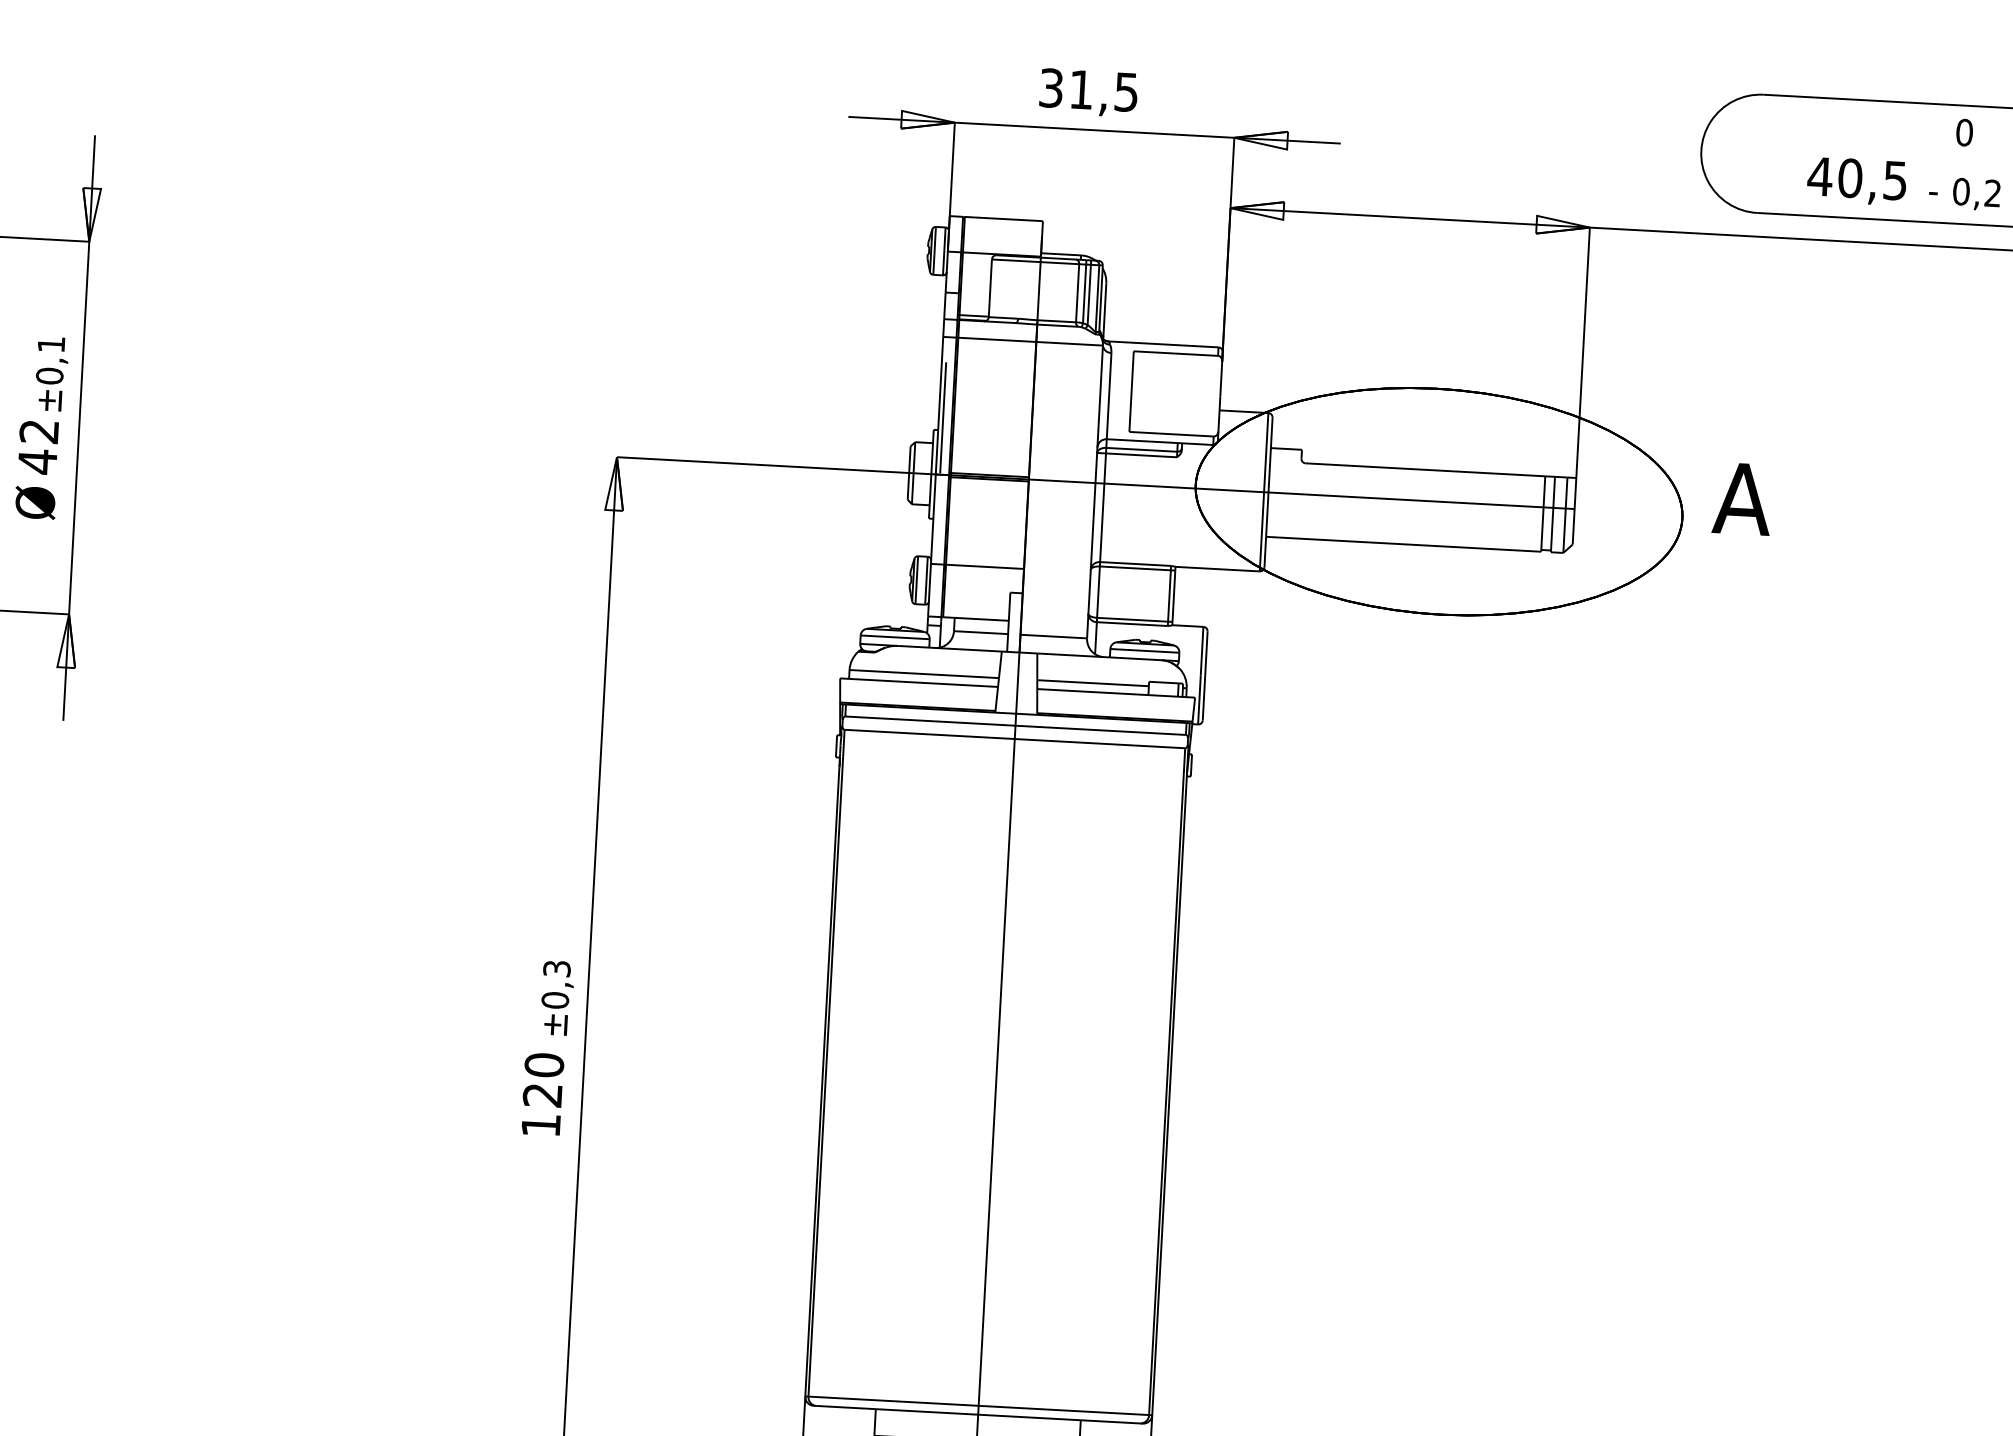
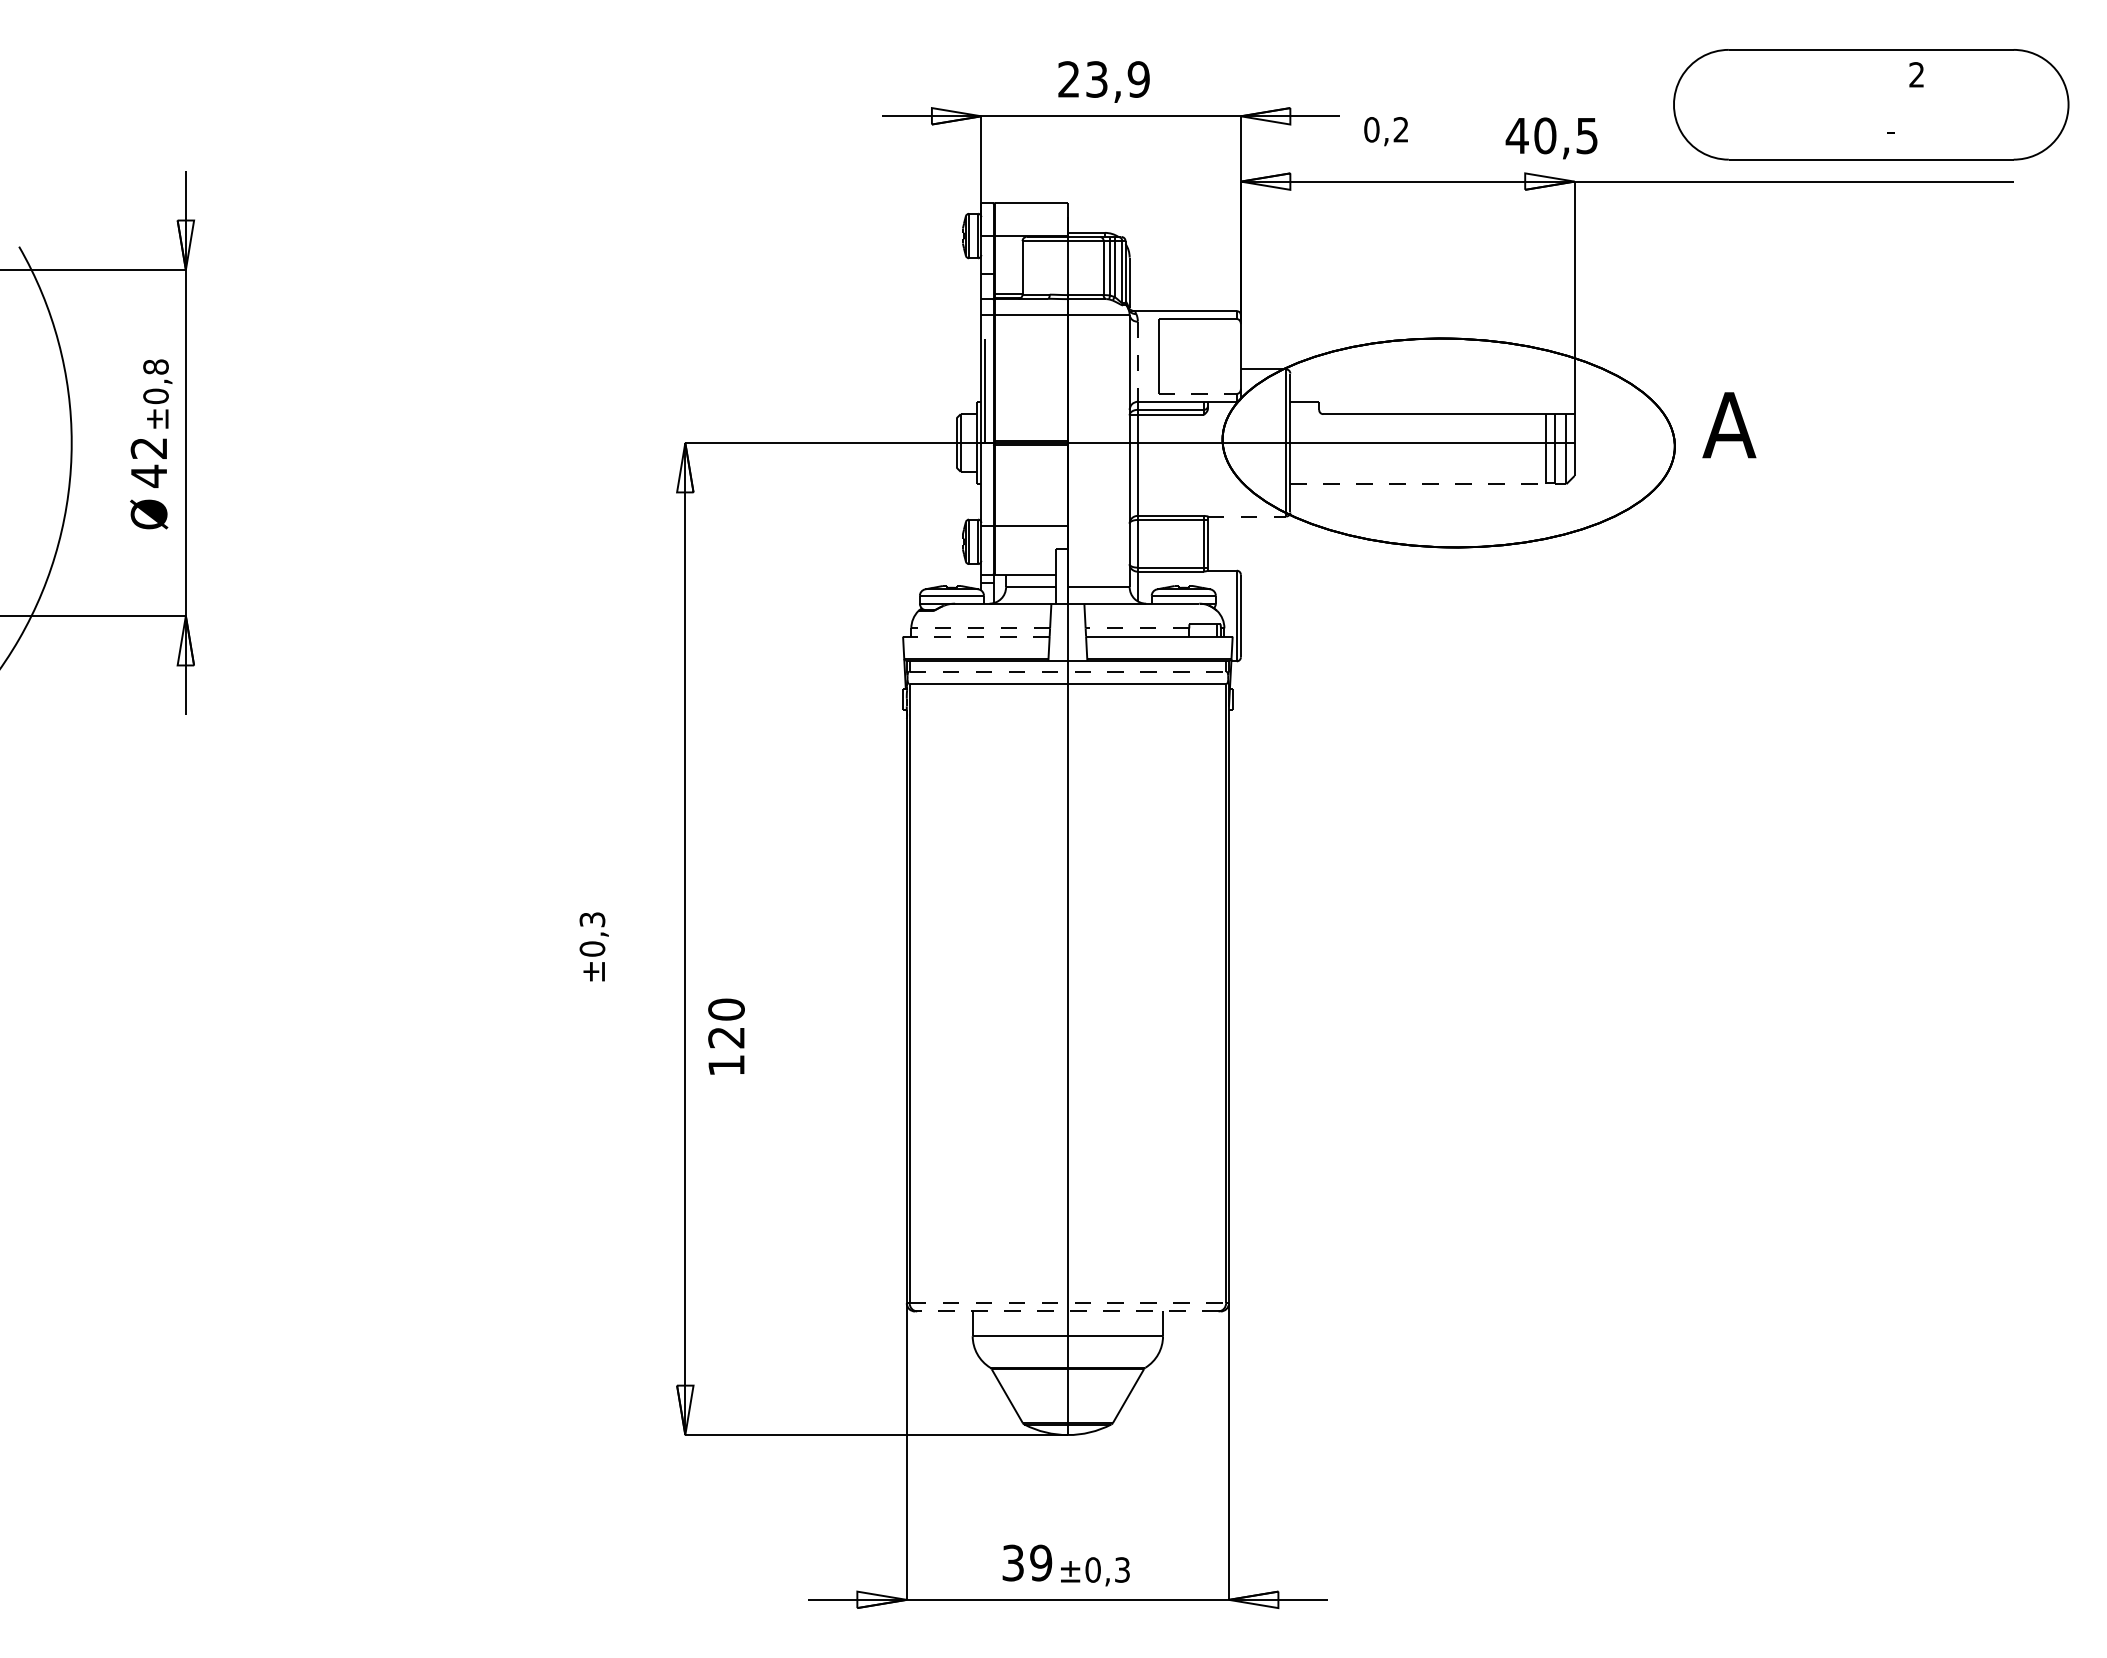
text: (1088, 90) -> (1103, 79), 31,5 -> 23,9
text: (1964, 132) -> (1916, 74), 0 -> 2
text: (1856, 181) -> (1551, 138), moved
text: (1976, 194) -> (1385, 131), moved
text: (50, 343) -> (155, 366), ±0,1 -> ±0,8
line: (1108, 396) -> (1137, 362), solid -> dashed
line: (1172, 433) -> (1198, 393), solid -> dashed
line: (1404, 544) -> (1418, 484), solid -> dashed
line: (1218, 569) -> (1247, 516), solid -> dashed
line: (924, 674) -> (980, 628), solid -> dashed
line: (918, 682) -> (975, 636), solid -> dashed
line: (1093, 683) -> (1137, 628), solid -> dashed
line: (1016, 725) -> (1068, 671), solid -> dashed
text: (556, 997) -> (593, 946), moved
text: (542, 1094) -> (726, 1036), moved
line: (979, 1406) -> (1068, 1303), solid -> dashed
line: (977, 1414) -> (1067, 1311), solid -> dashed

